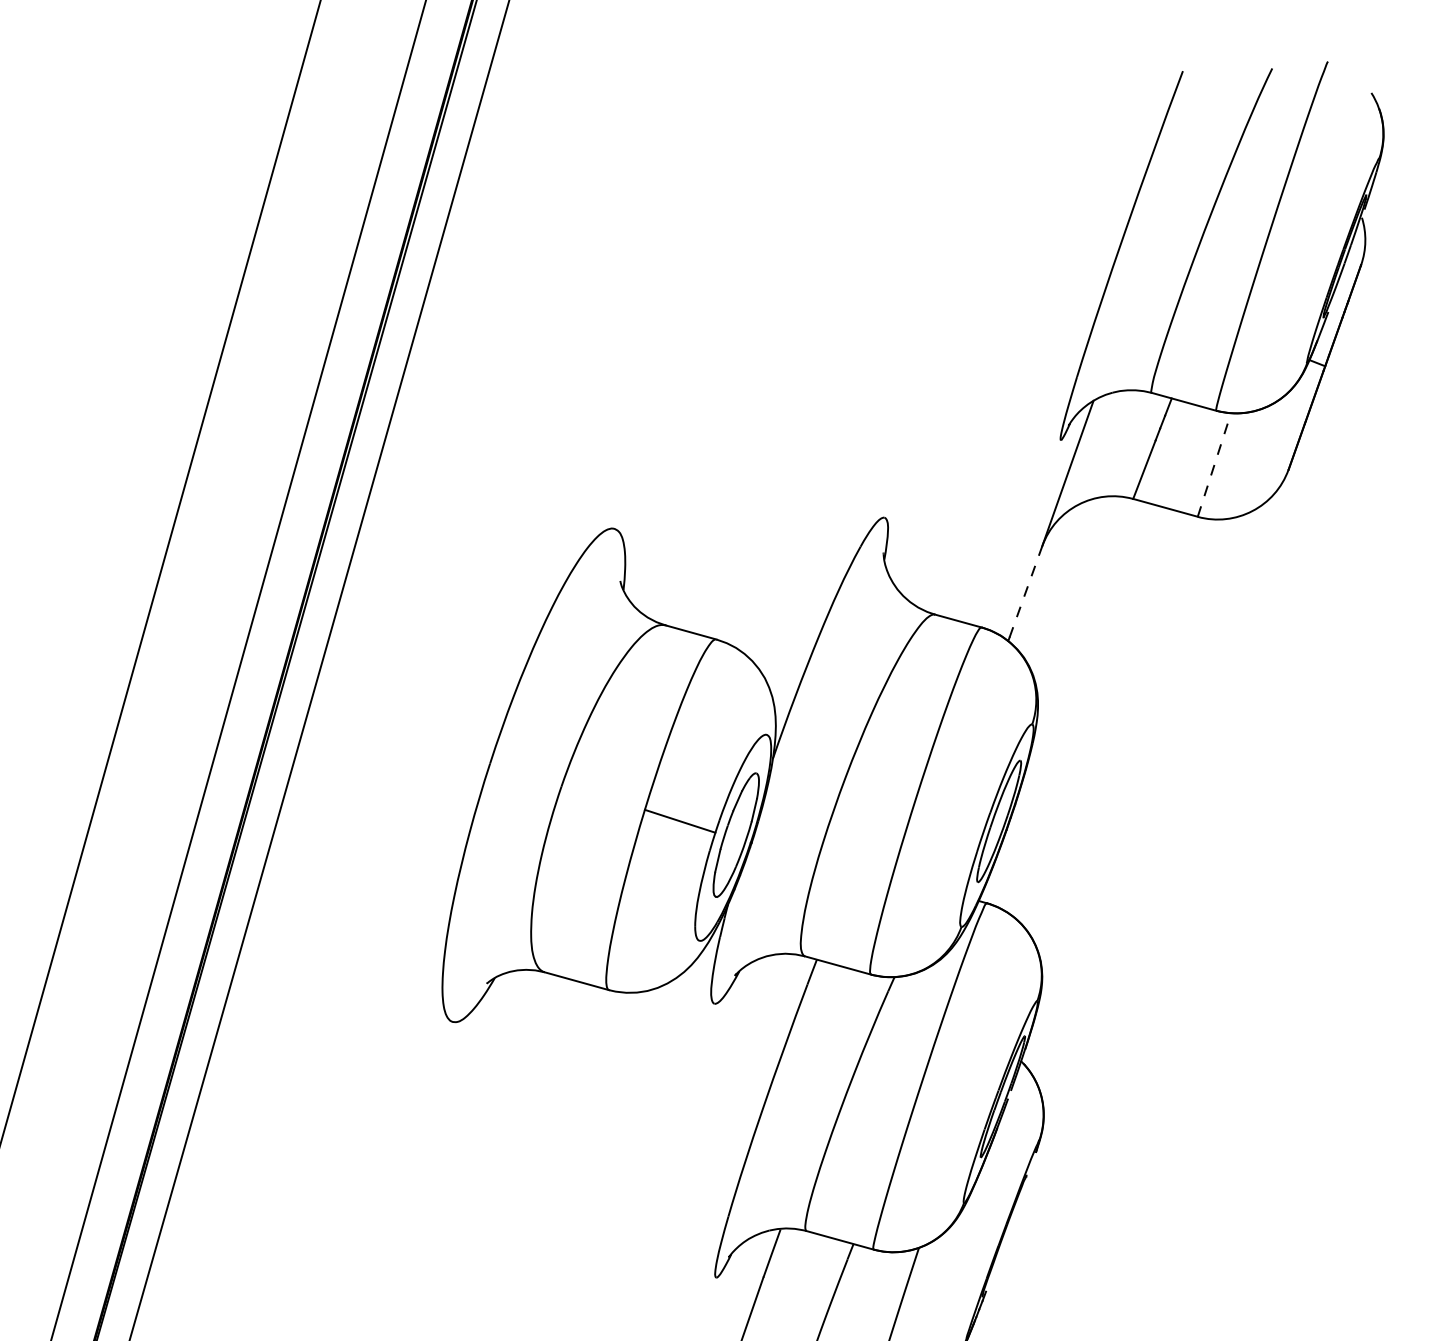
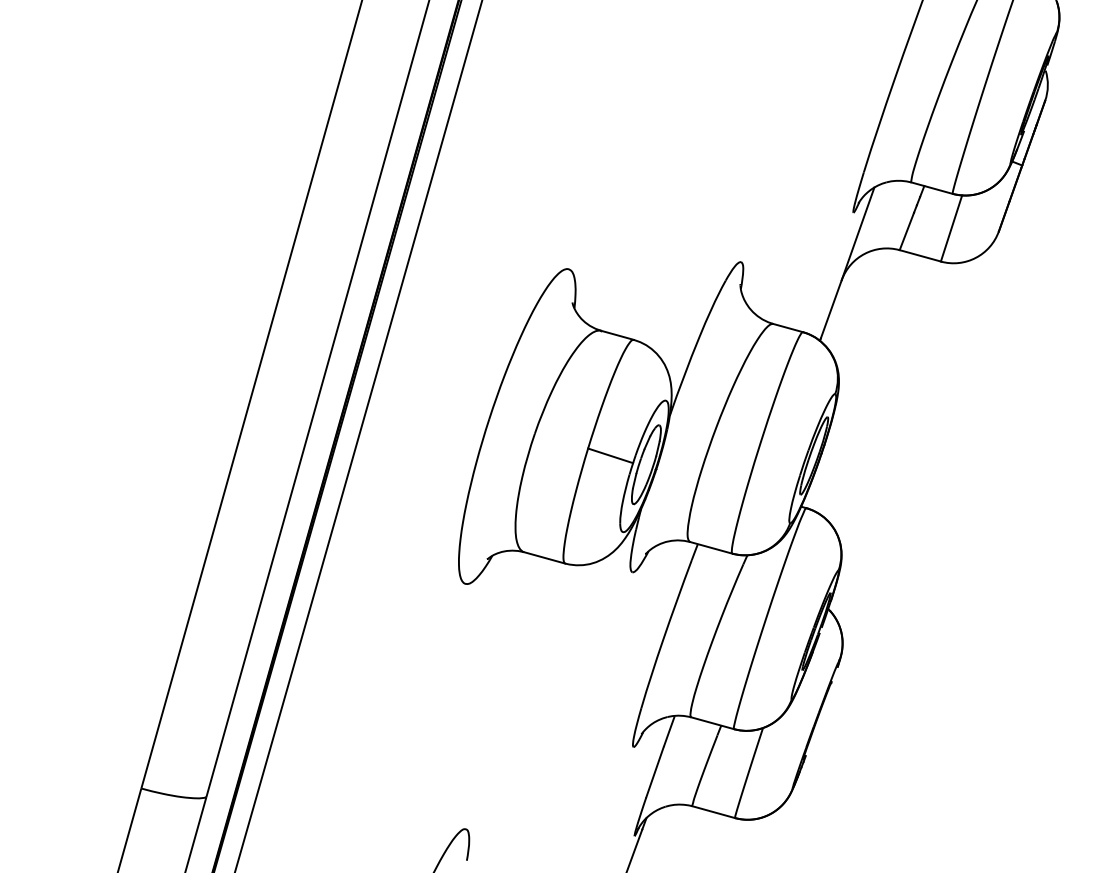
line: (1214, 465) -> (951, 228), dashed -> solid
line: (1026, 591) -> (831, 309), dashed -> solid

